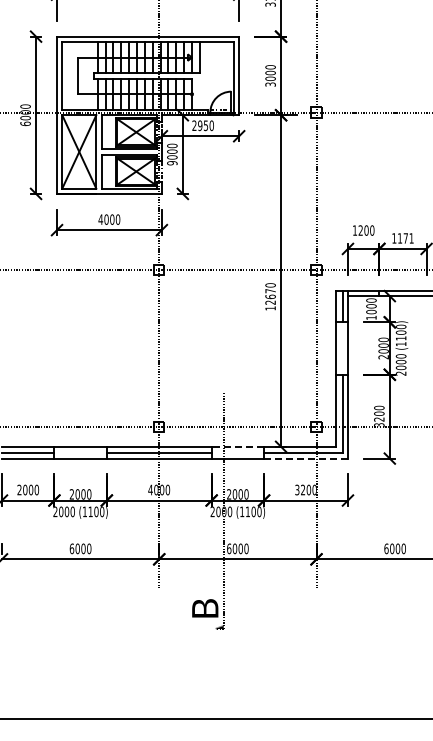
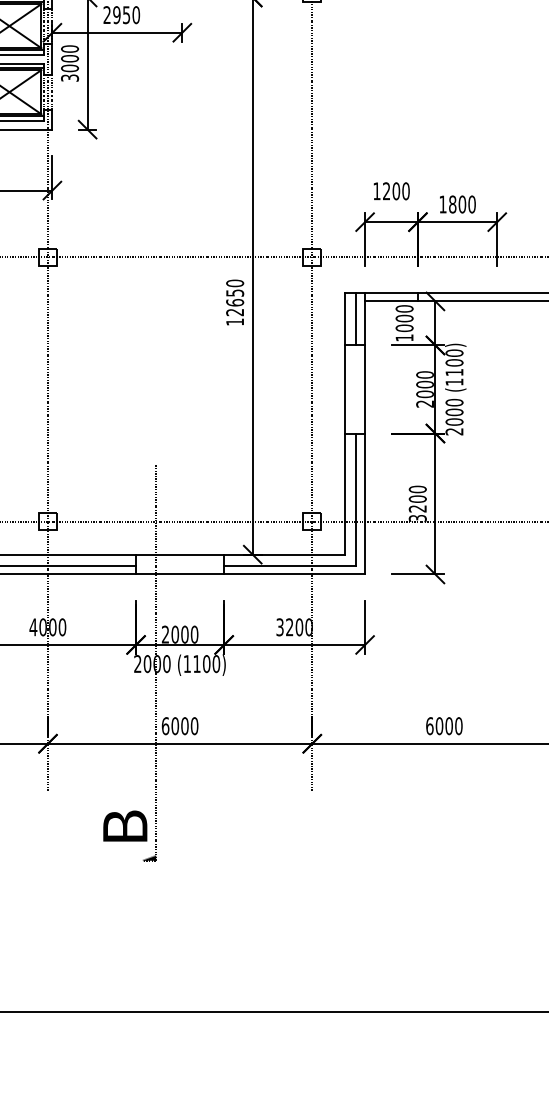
text: (172, 163) -> (70, 78), 9000 -> 3000
text: (405, 238) -> (461, 204), 1171 -> 1800
text: (270, 291) -> (234, 293), 12670 -> 12650
line: (237, 446) -> (179, 554), dashed -> solid
line: (306, 458) -> (295, 574), dashed -> solid

